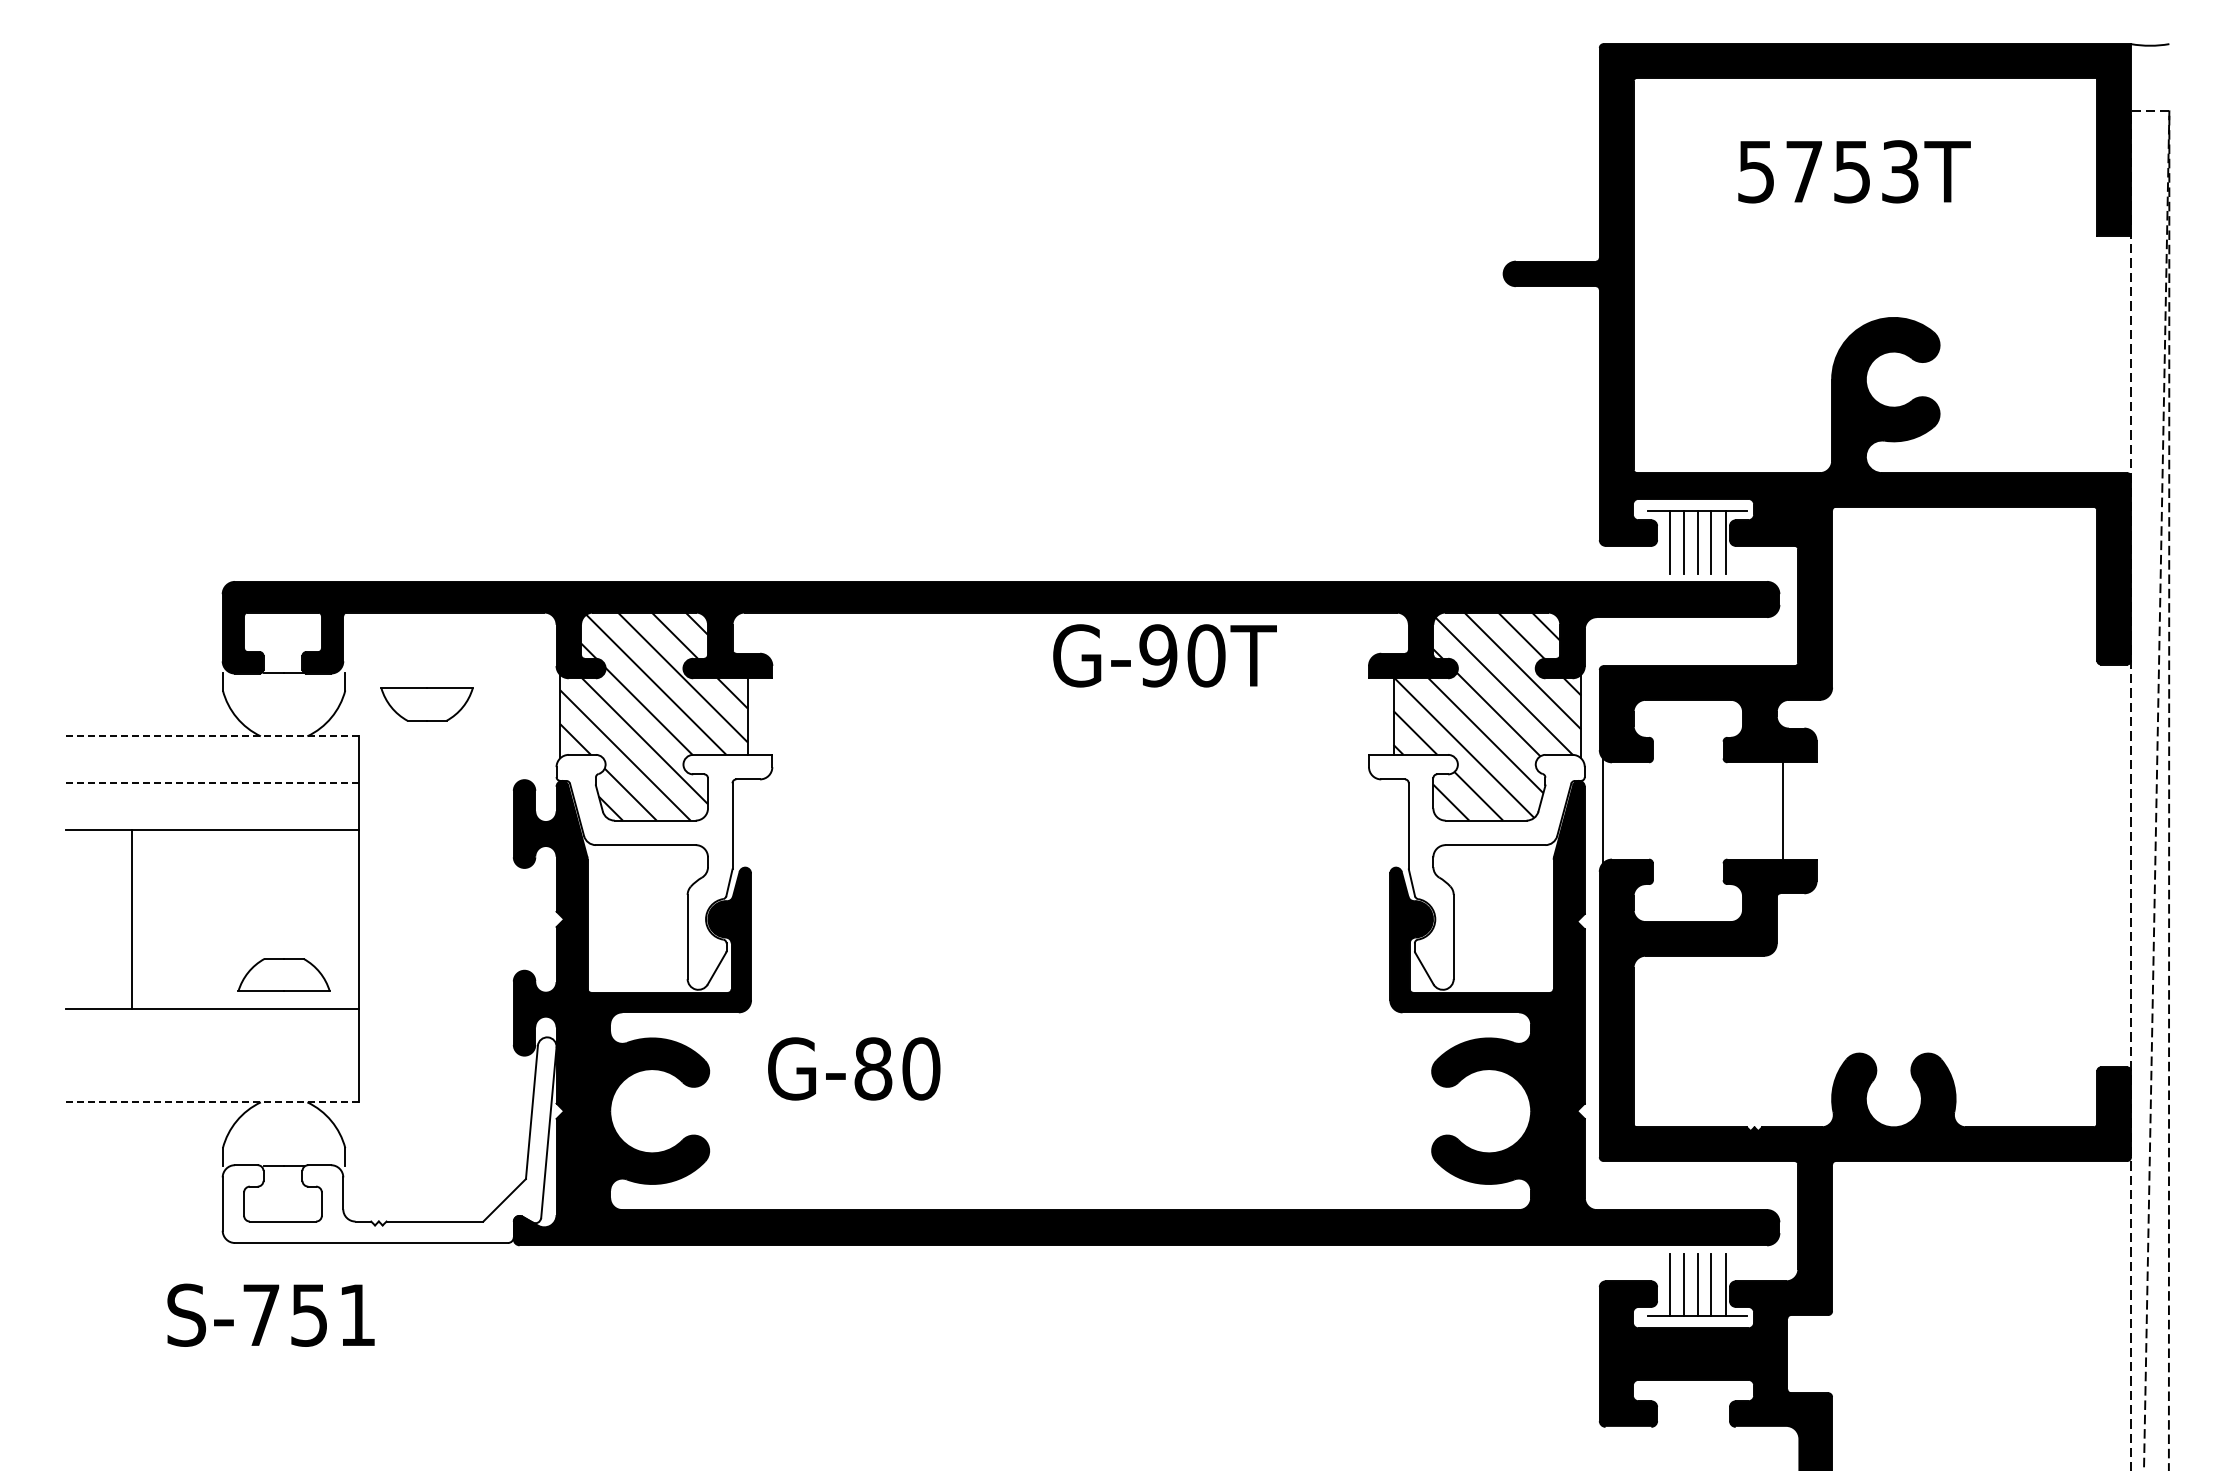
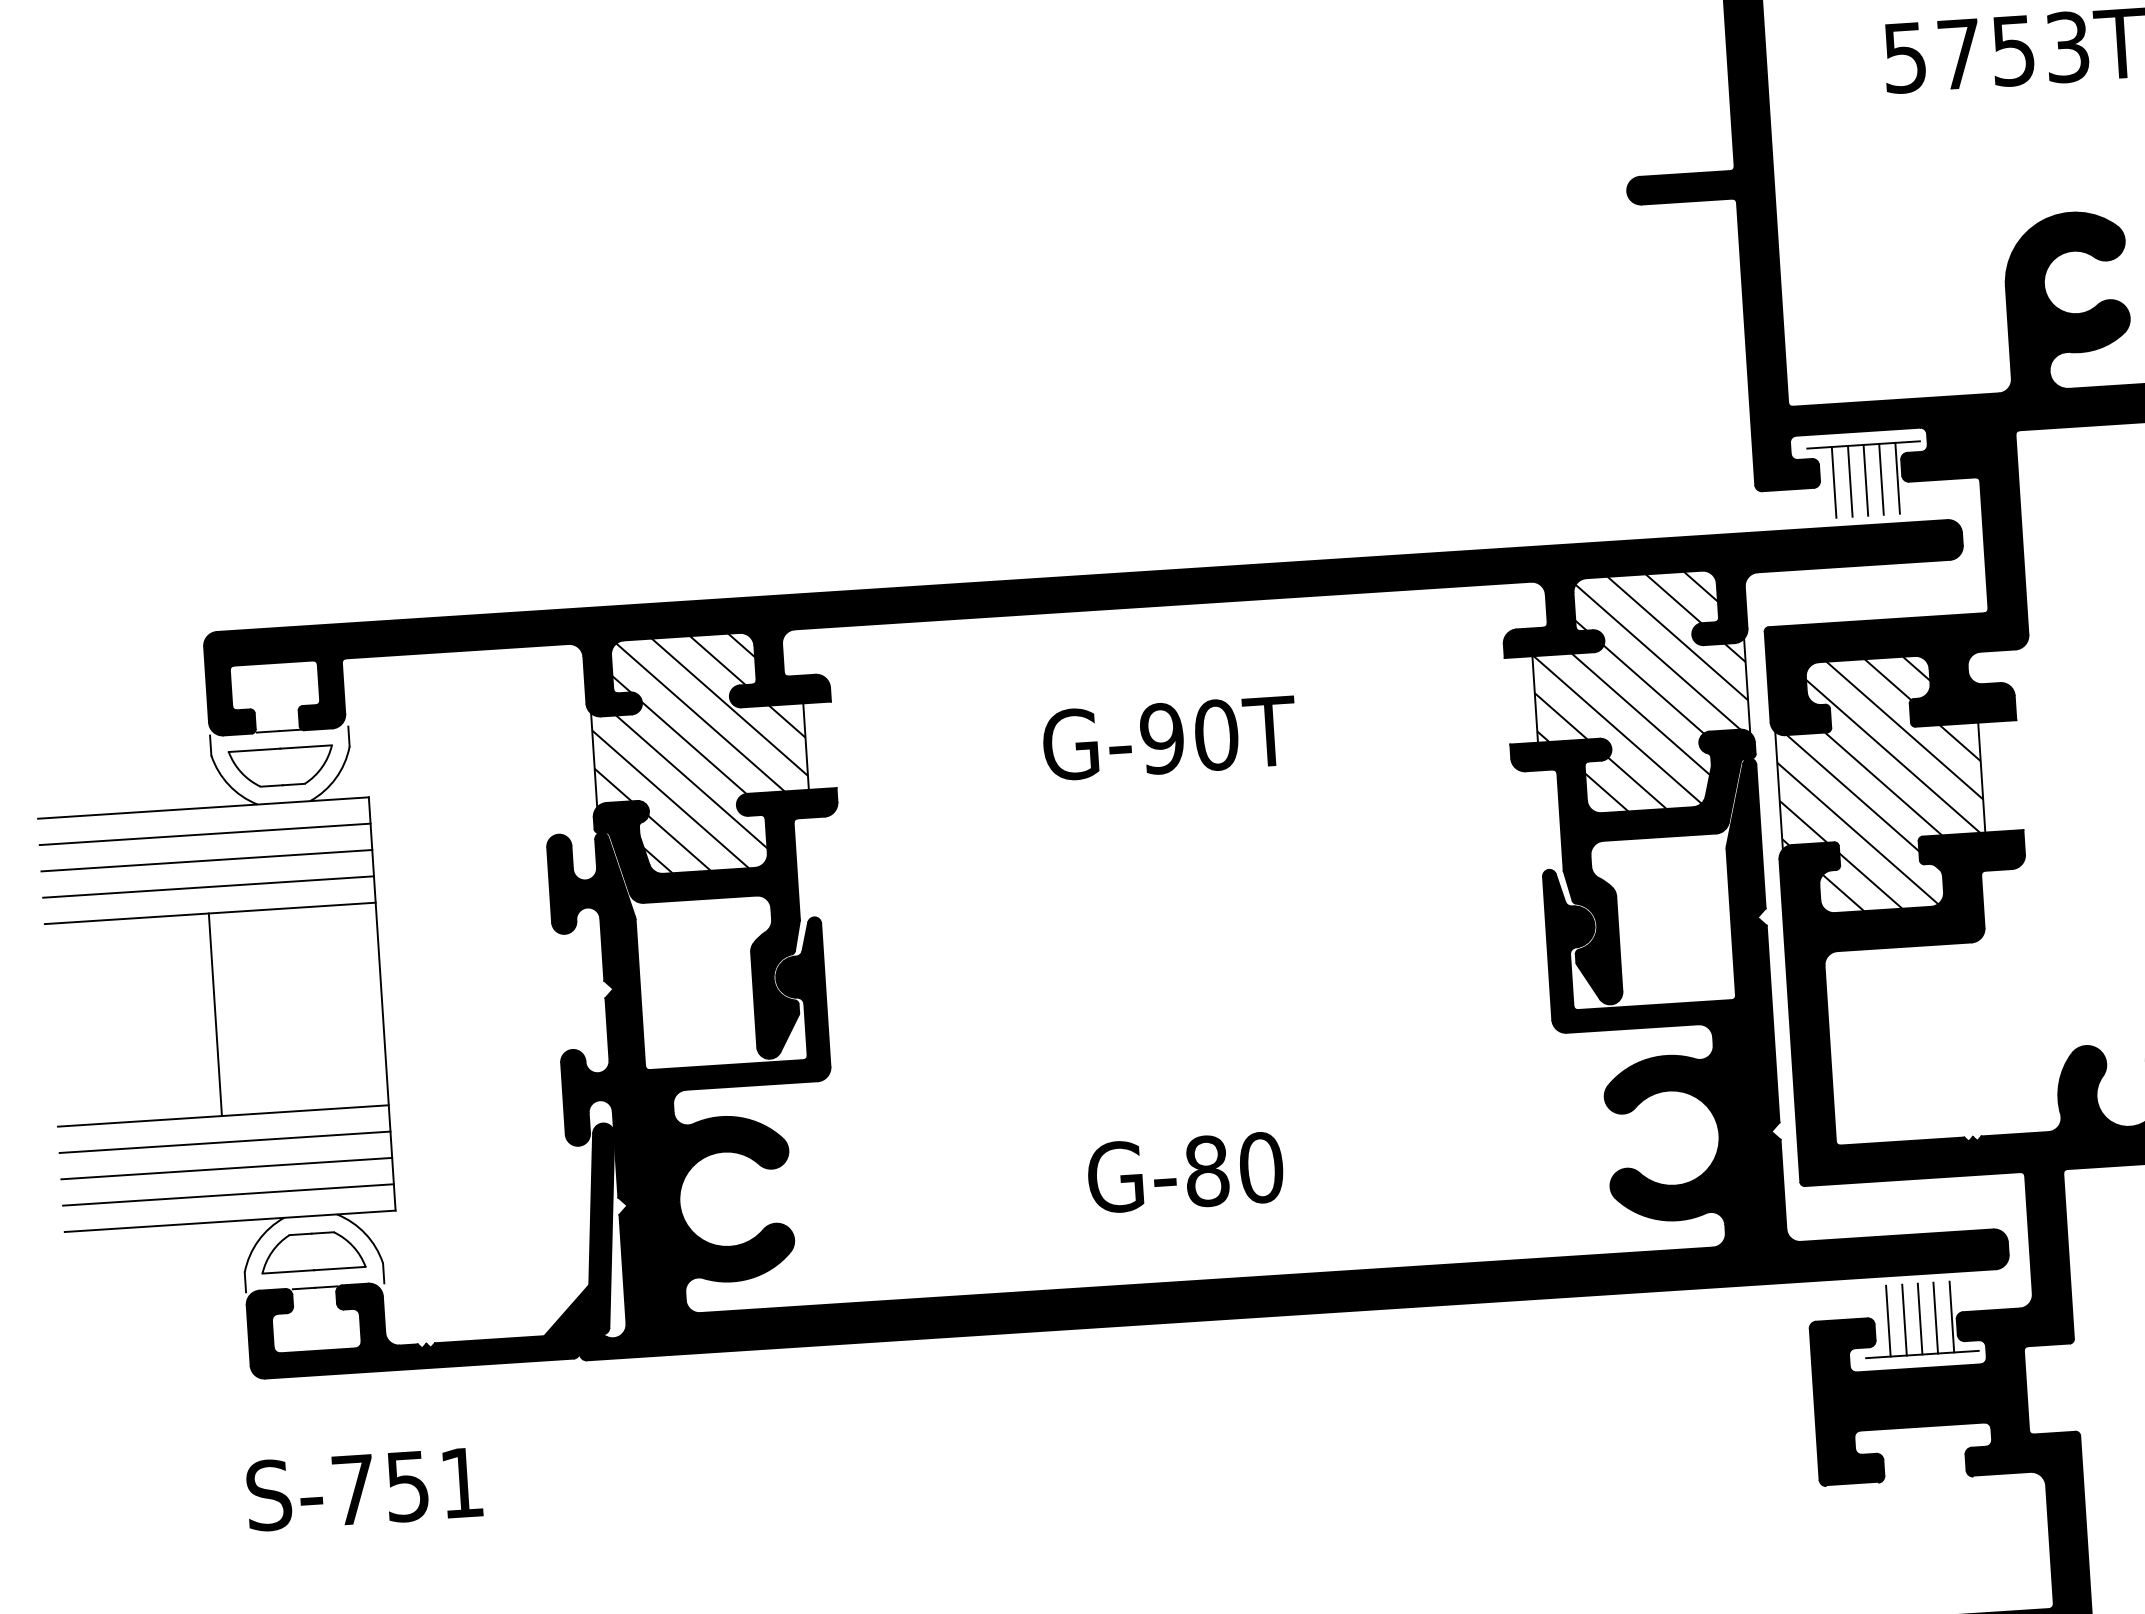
text: (1164, 655) -> (1169, 737), moved
part: (426, 704) -> (280, 766), moved
line: (212, 736) -> (202, 808), dashed -> solid
line: (212, 759) -> (204, 834), added
line: (212, 783) -> (206, 861), dashed -> solid
line: (212, 806) -> (208, 887), added
hatch: (1692, 810) -> (1879, 783), added
fill: (664, 871) -> (723, 927), added
fill: (1476, 871) -> (1640, 868), added
line: (131, 919) -> (215, 1014), moved
part: (283, 974) -> (312, 1251), moved
line: (212, 1032) -> (224, 1142), added
line: (212, 1055) -> (226, 1168), added
text: (854, 1068) -> (1185, 1172), moved
line: (212, 1079) -> (228, 1195), added
line: (212, 1102) -> (229, 1221), dashed -> solid
fill: (389, 1140) -> (432, 1251), added
text: (270, 1314) -> (363, 1488), moved

